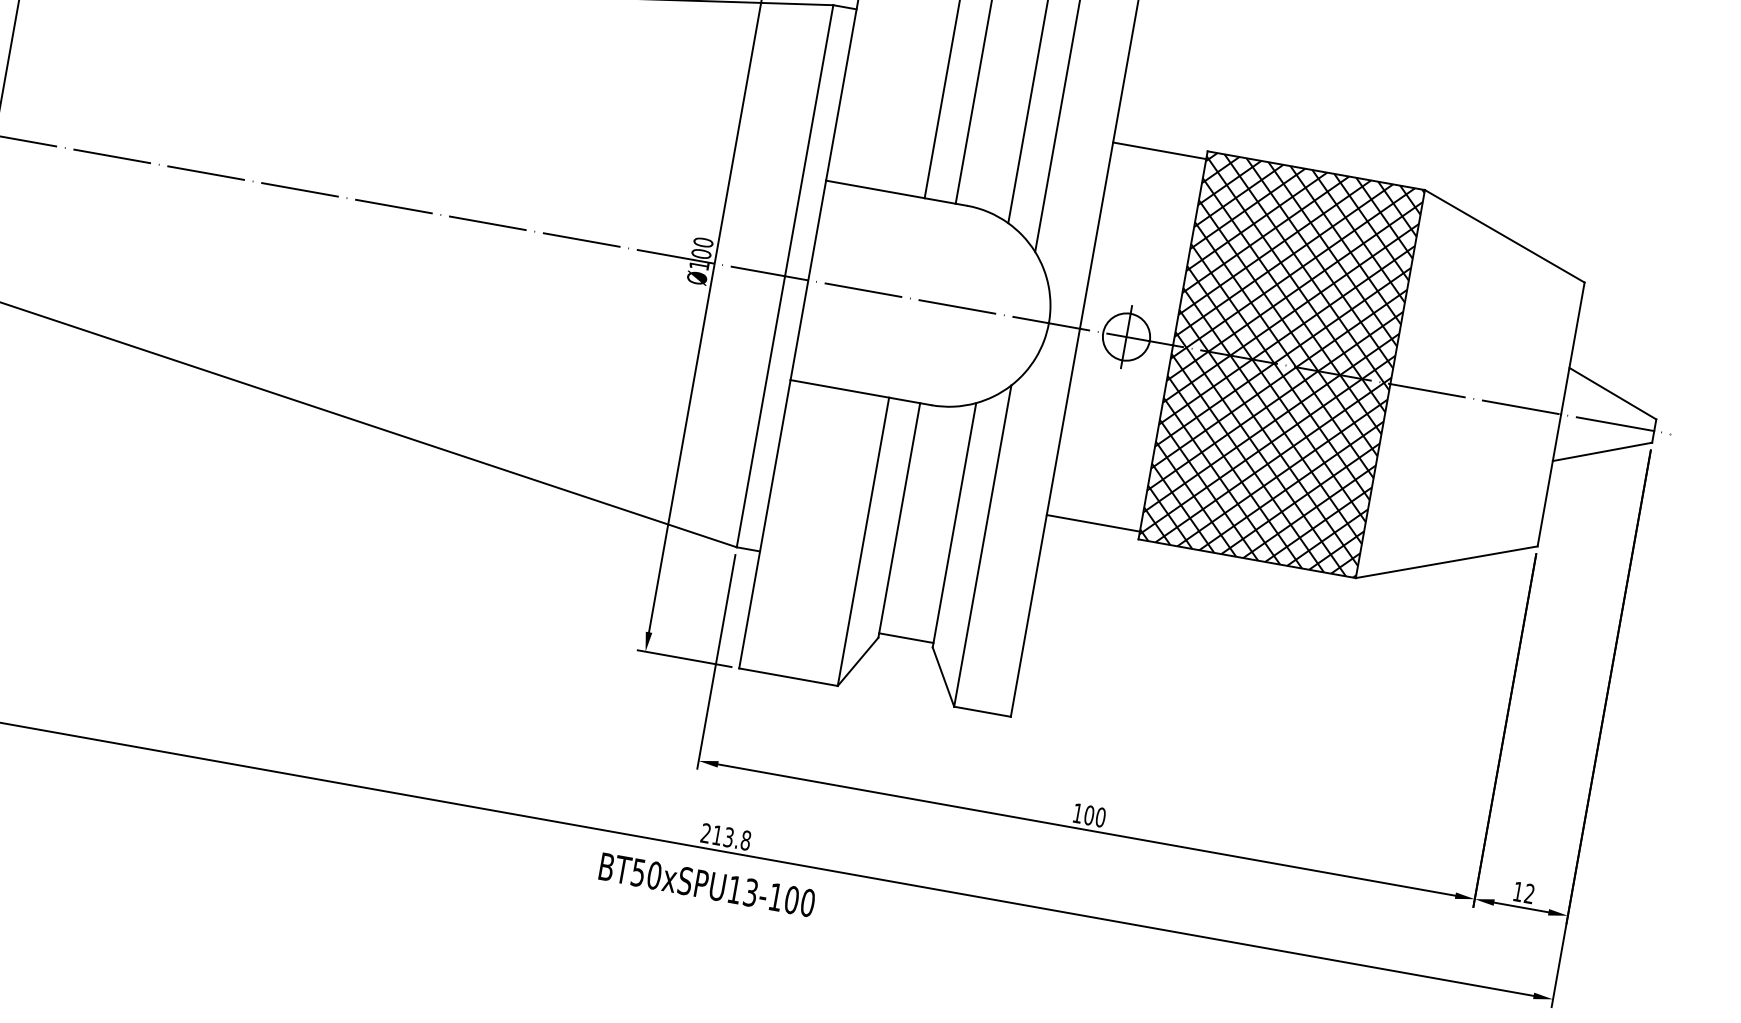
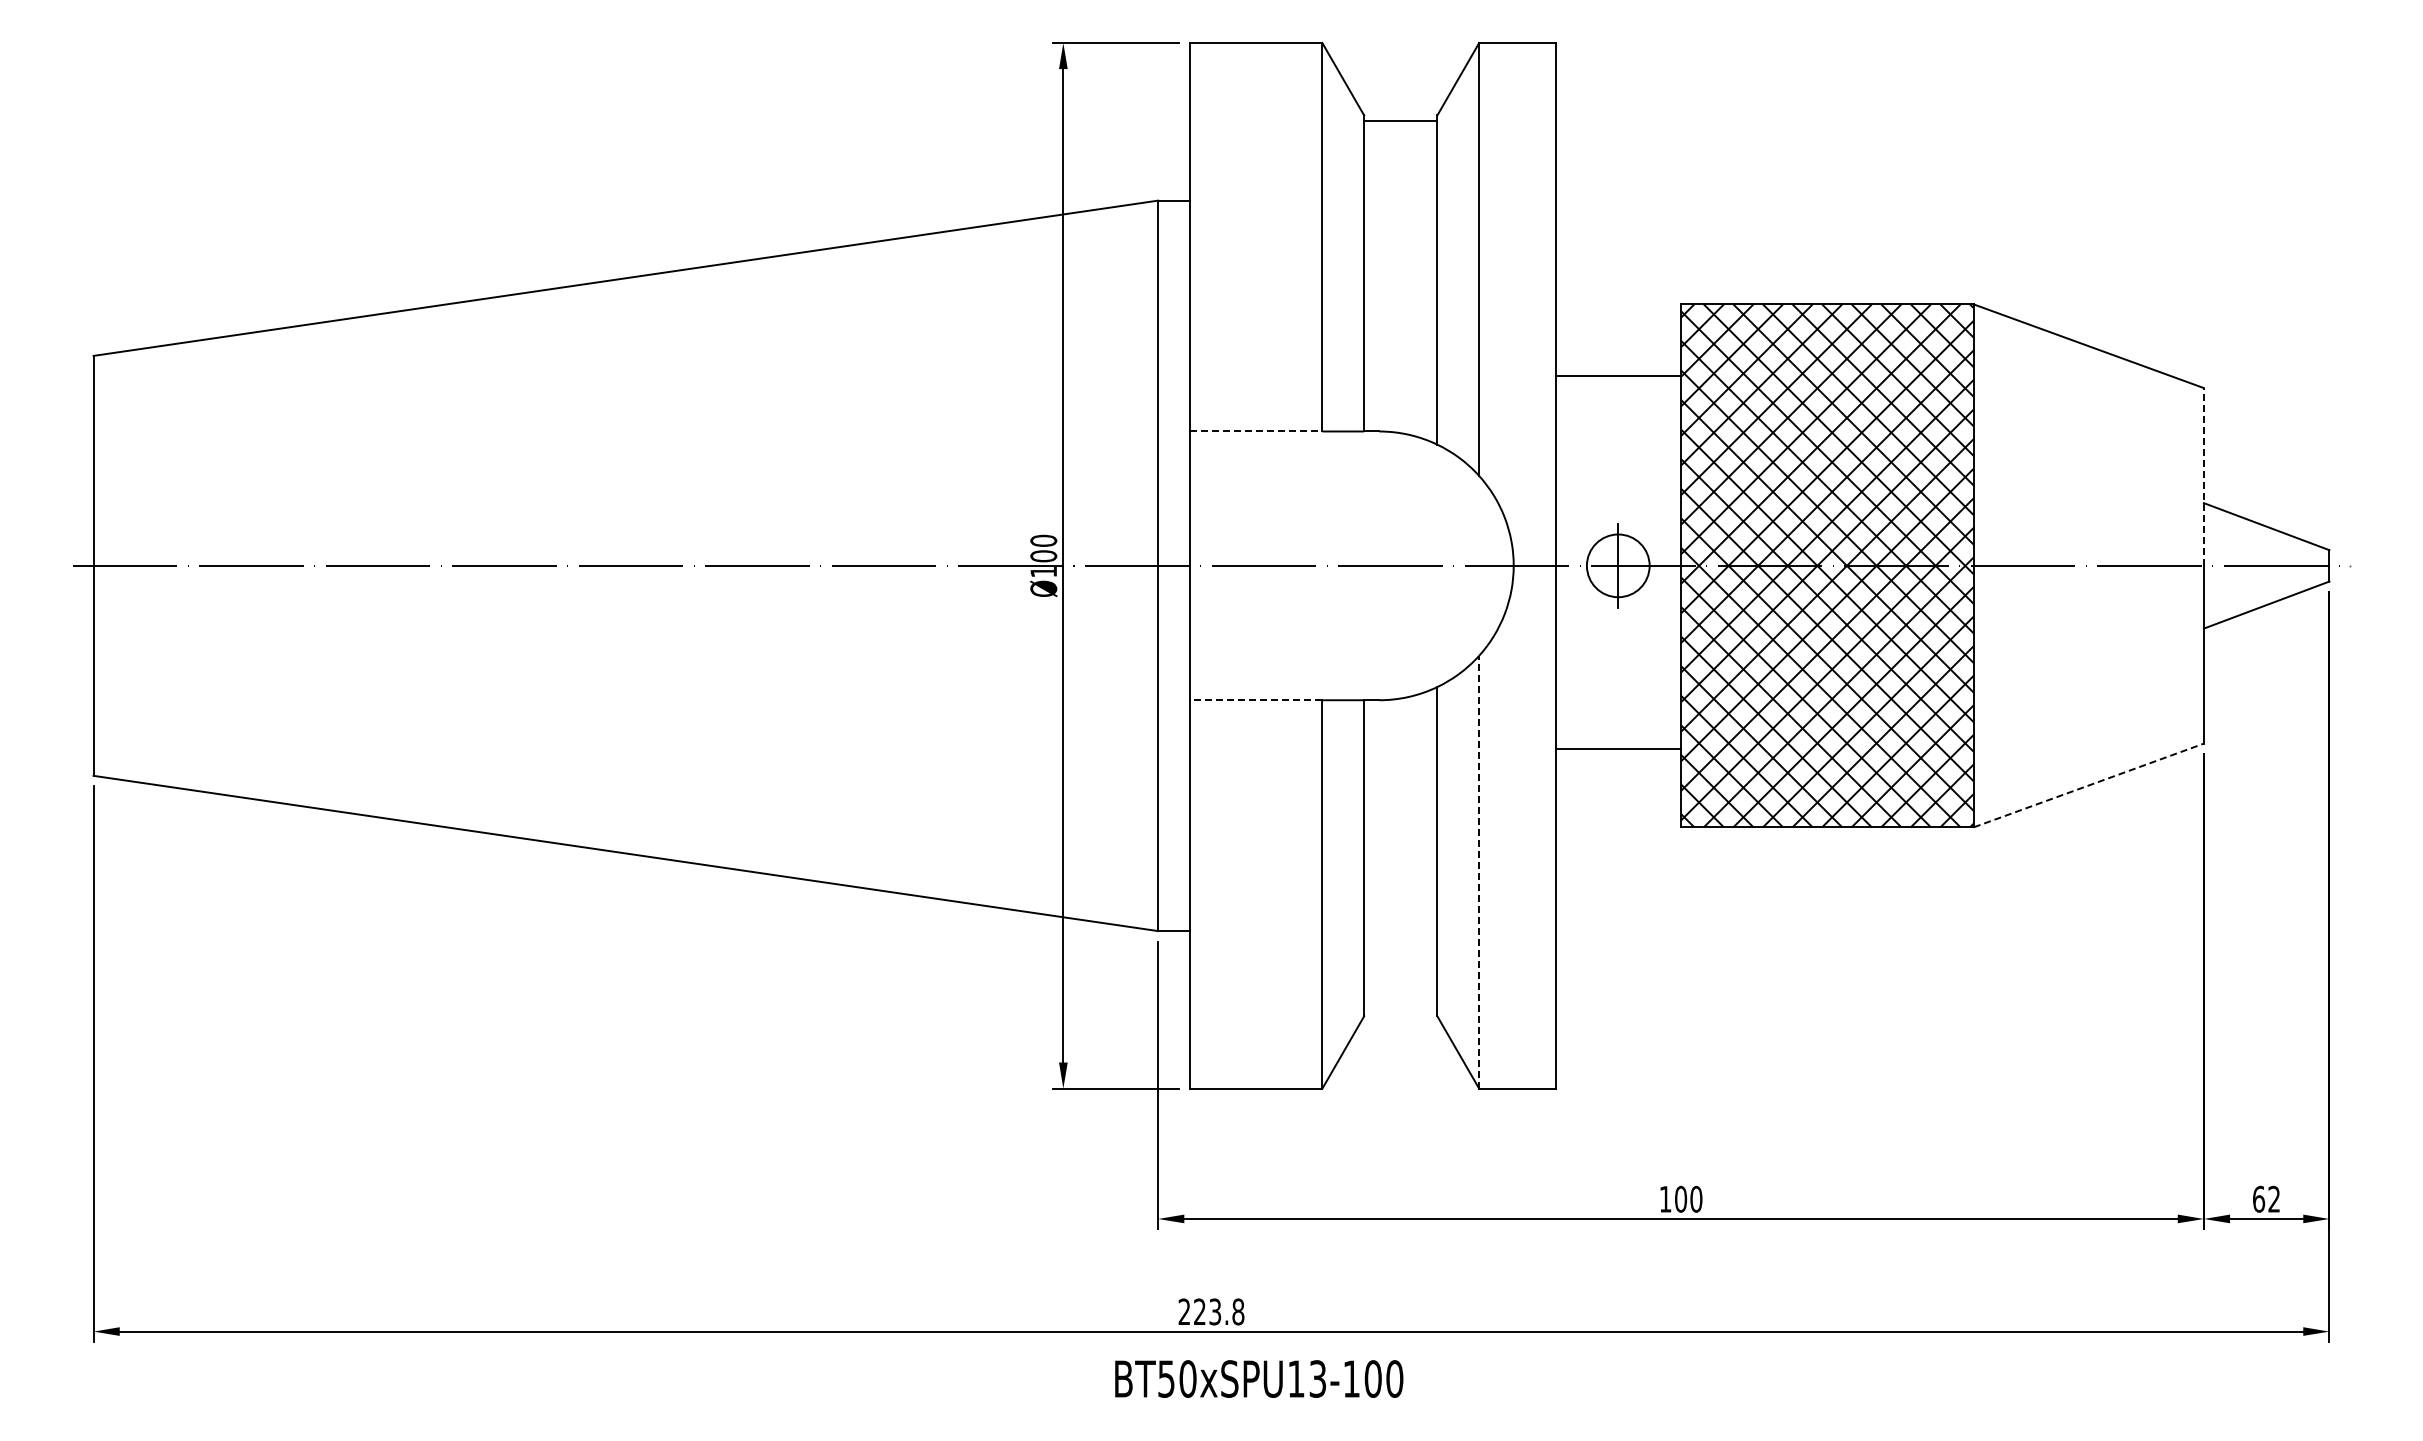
line: (1159, 150) -> (1618, 375), moved
line: (875, 189) -> (1256, 431), solid -> dashed
line: (1572, 348) -> (2203, 476), solid -> dashed
line: (839, 389) -> (1255, 700), solid -> dashed
line: (1093, 523) -> (1618, 748), moved
line: (983, 545) -> (1479, 871), solid -> dashed
line: (1447, 562) -> (2089, 785), solid -> dashed
line: (906, 638) -> (1400, 1010), removed
text: (717, 835) -> (1199, 1311), 213.8 -> 223.8
text: (707, 884) -> (1259, 1378), moved
text: (1518, 891) -> (2259, 1198), 12 -> 62

